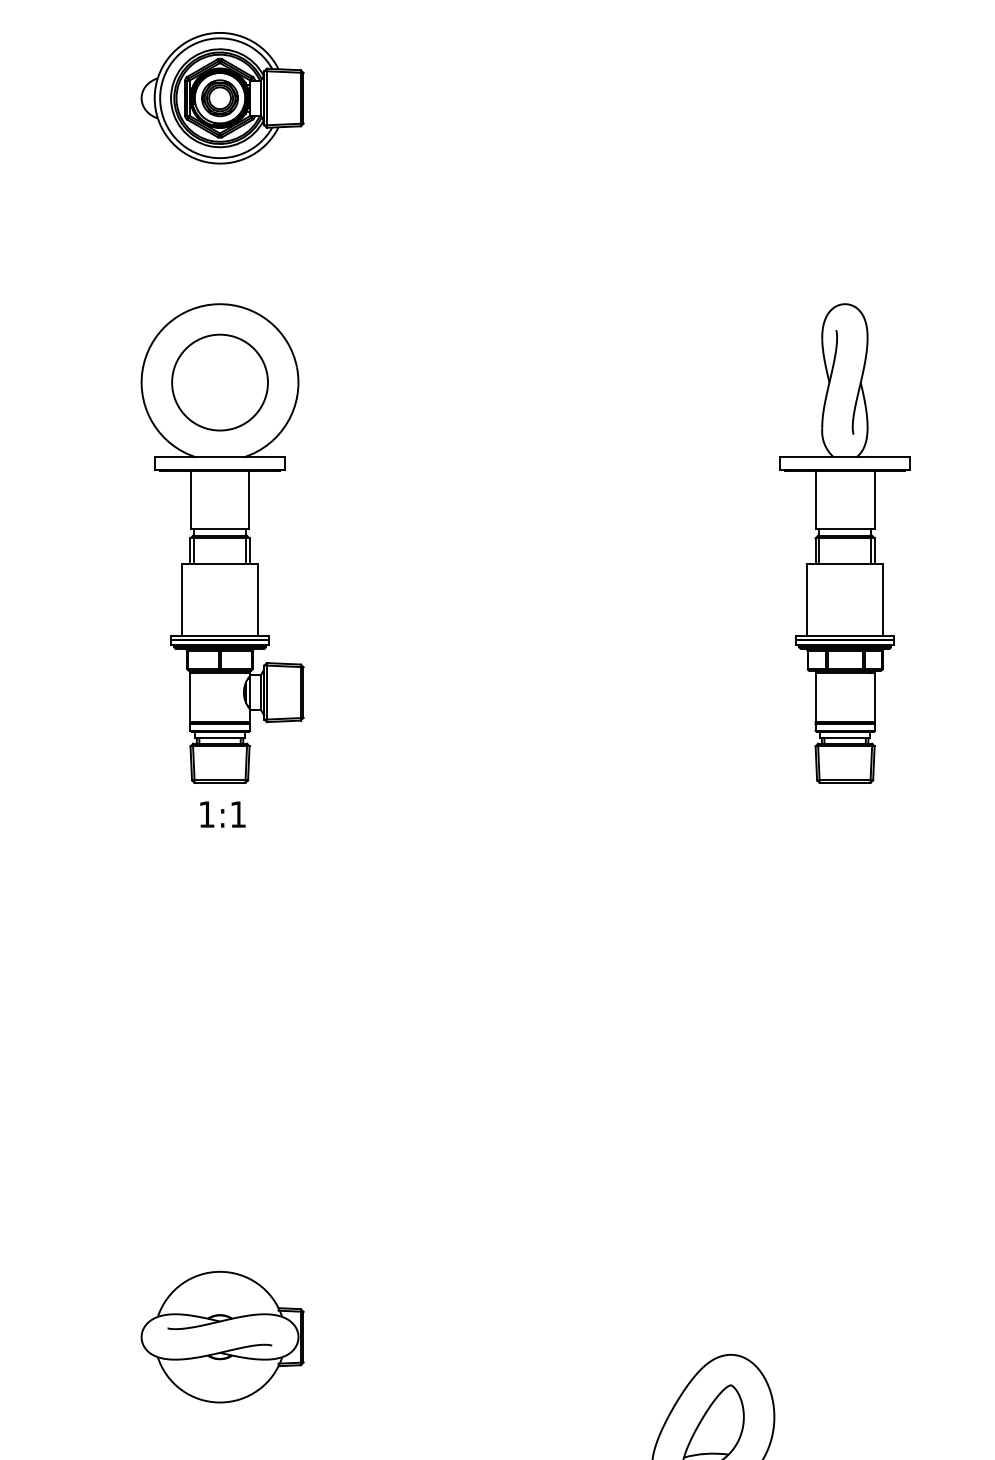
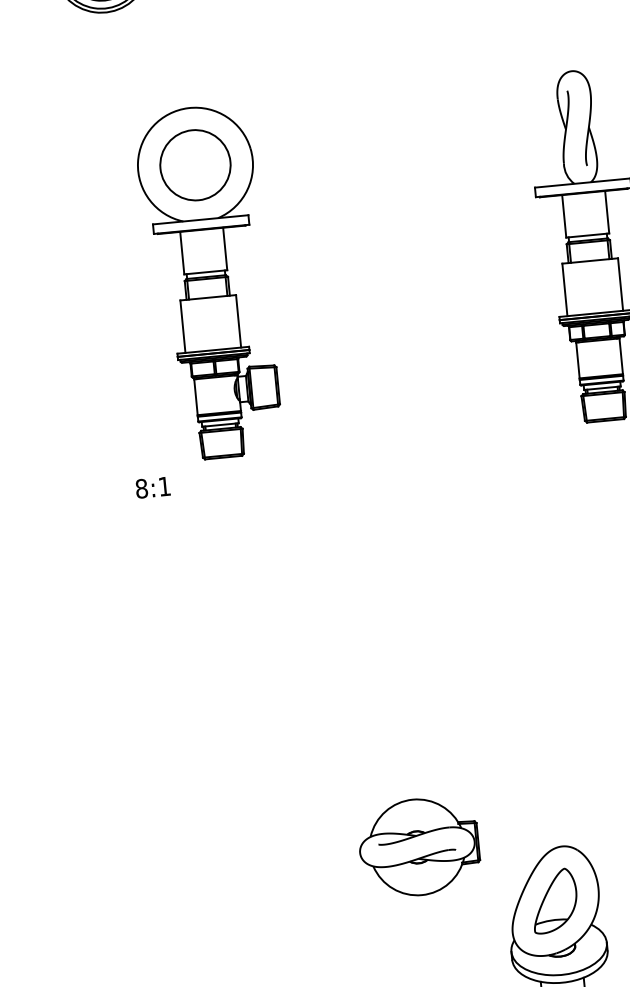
part: (222, 543) -> (208, 282), moved
text: (206, 814) -> (141, 488), 1:1 -> 8:1
part: (222, 1336) -> (419, 846), moved

